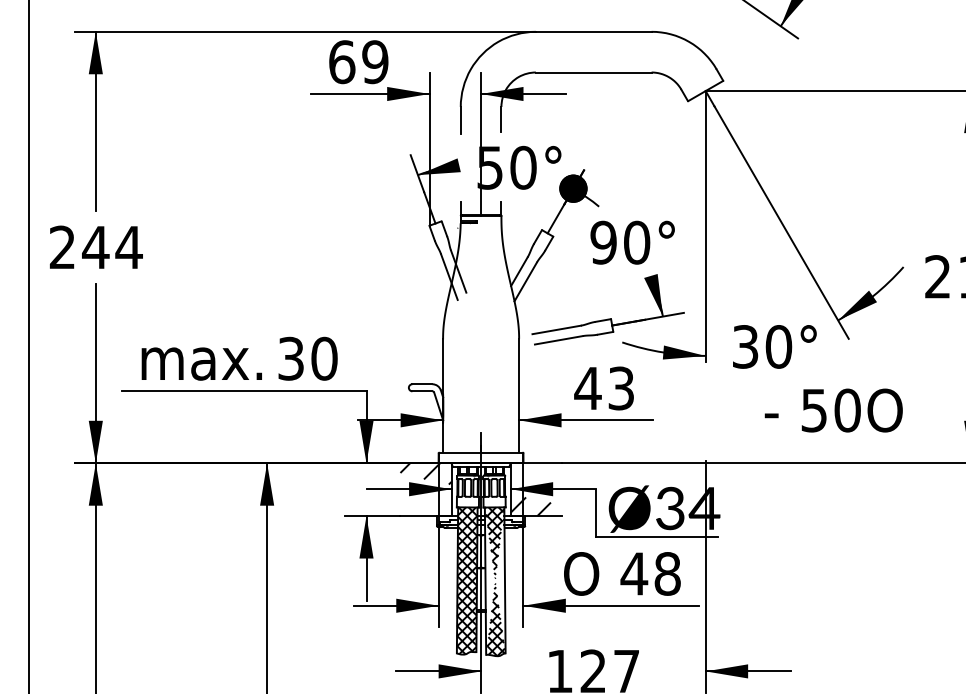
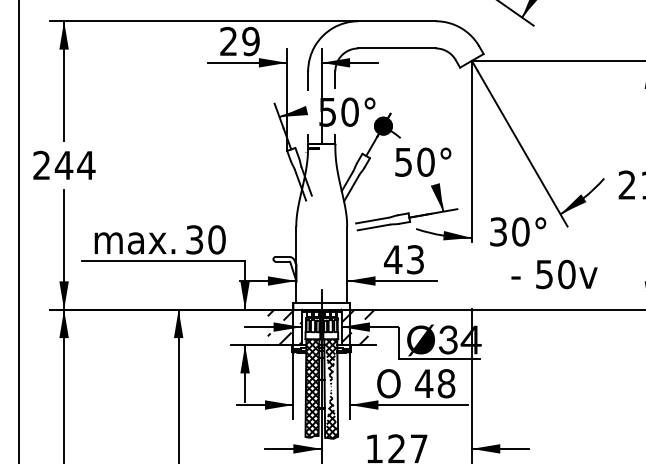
text: (341, 62) -> (228, 41), 69 -> 29
text: (603, 241) -> (403, 161), 90° -> 50°
text: (884, 410) -> (591, 274), O -> v
hatch: (534, 471) -> (357, 315), added
hatch: (425, 506) -> (284, 338), added

